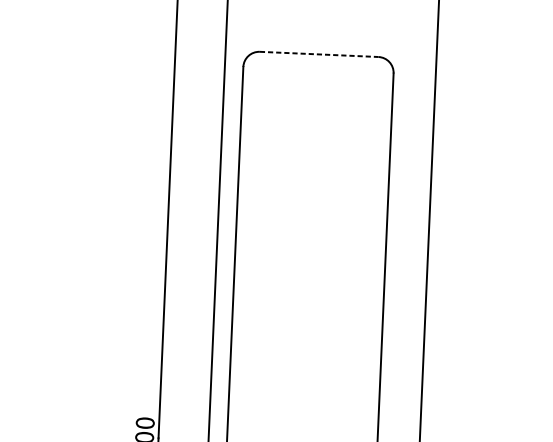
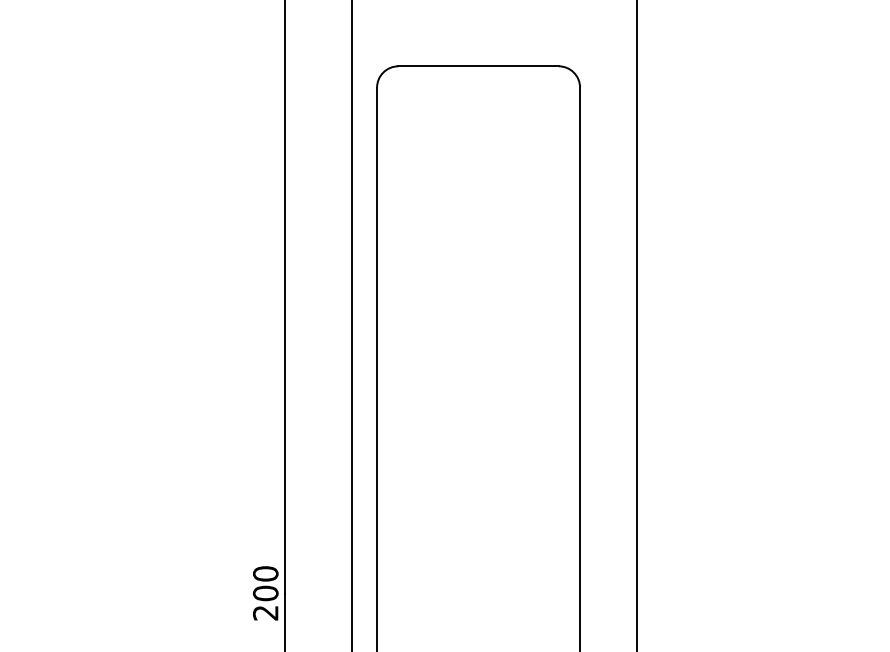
line: (319, 54) -> (479, 66), dashed -> solid

